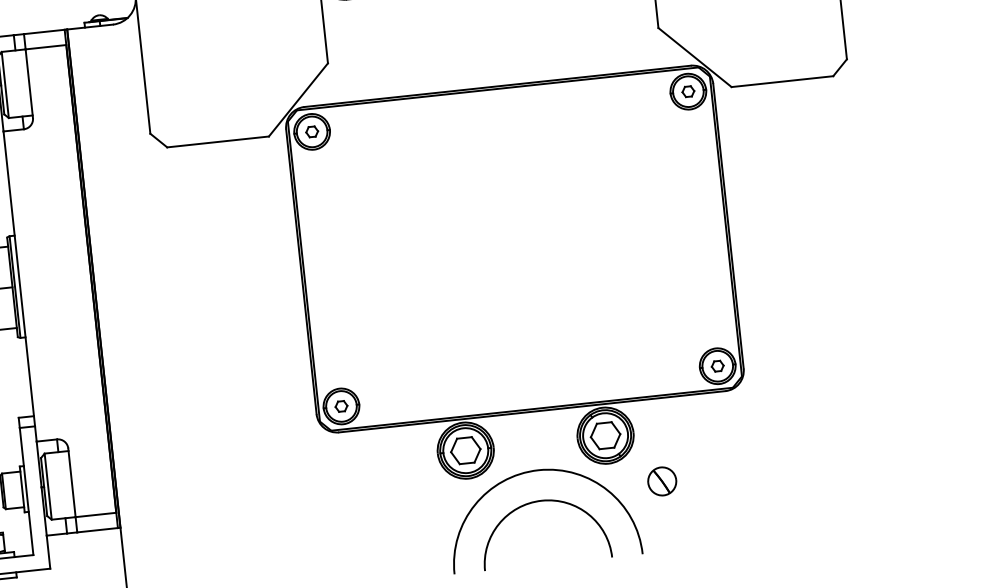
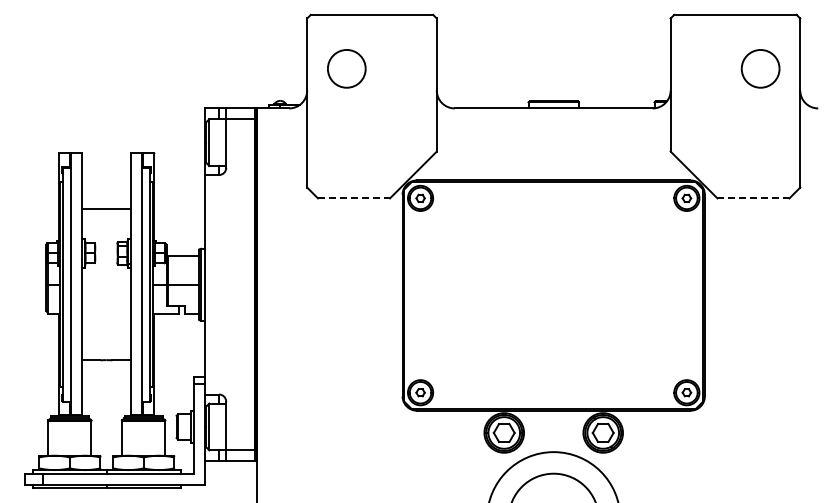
line: (782, 81) -> (753, 198), solid -> dashed
line: (218, 141) -> (354, 198), solid -> dashed
part: (662, 480) -> (639, 468), removed

